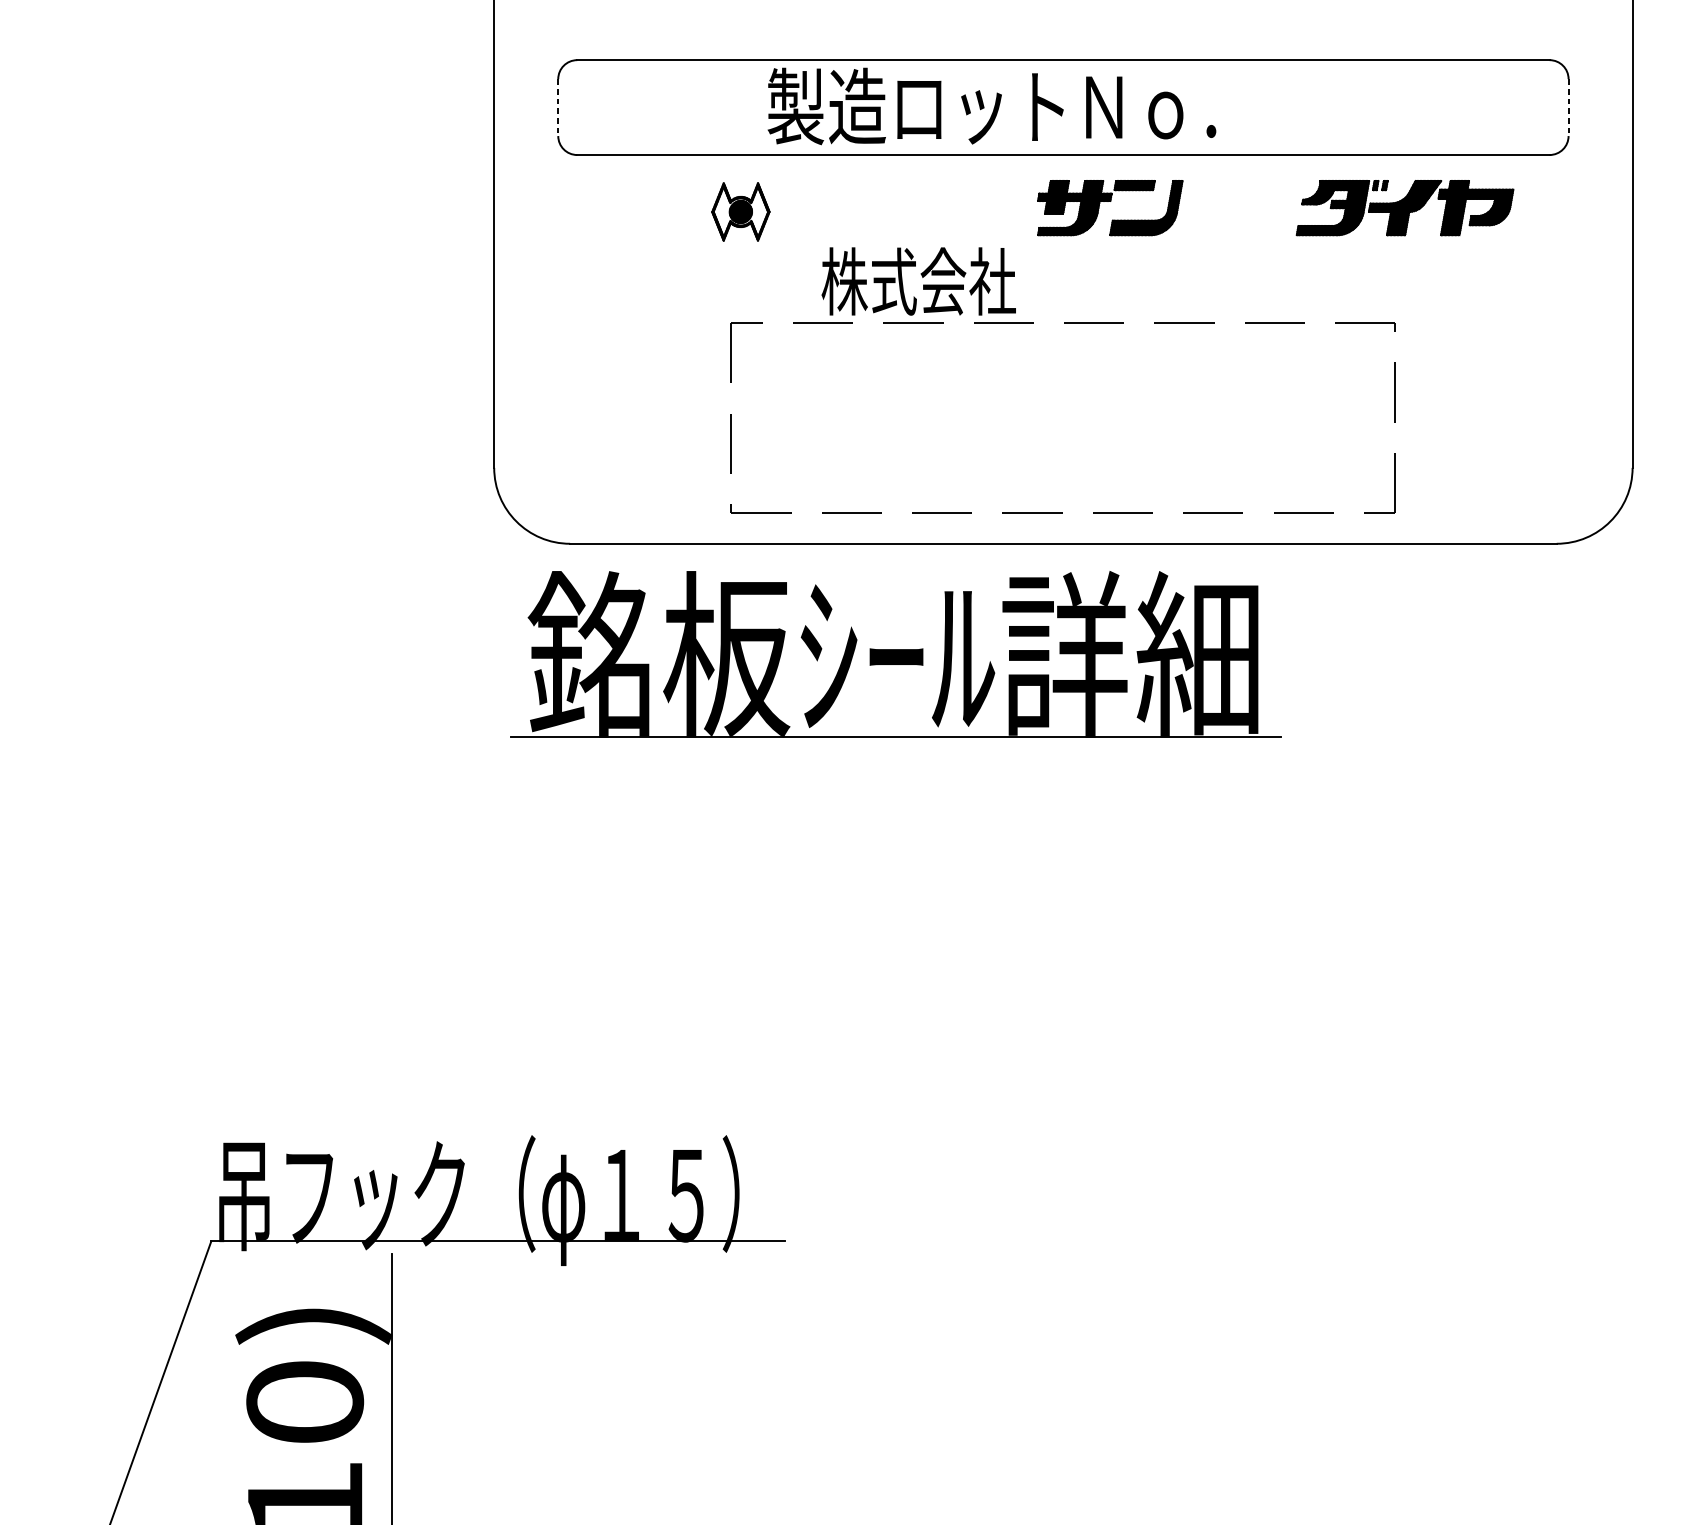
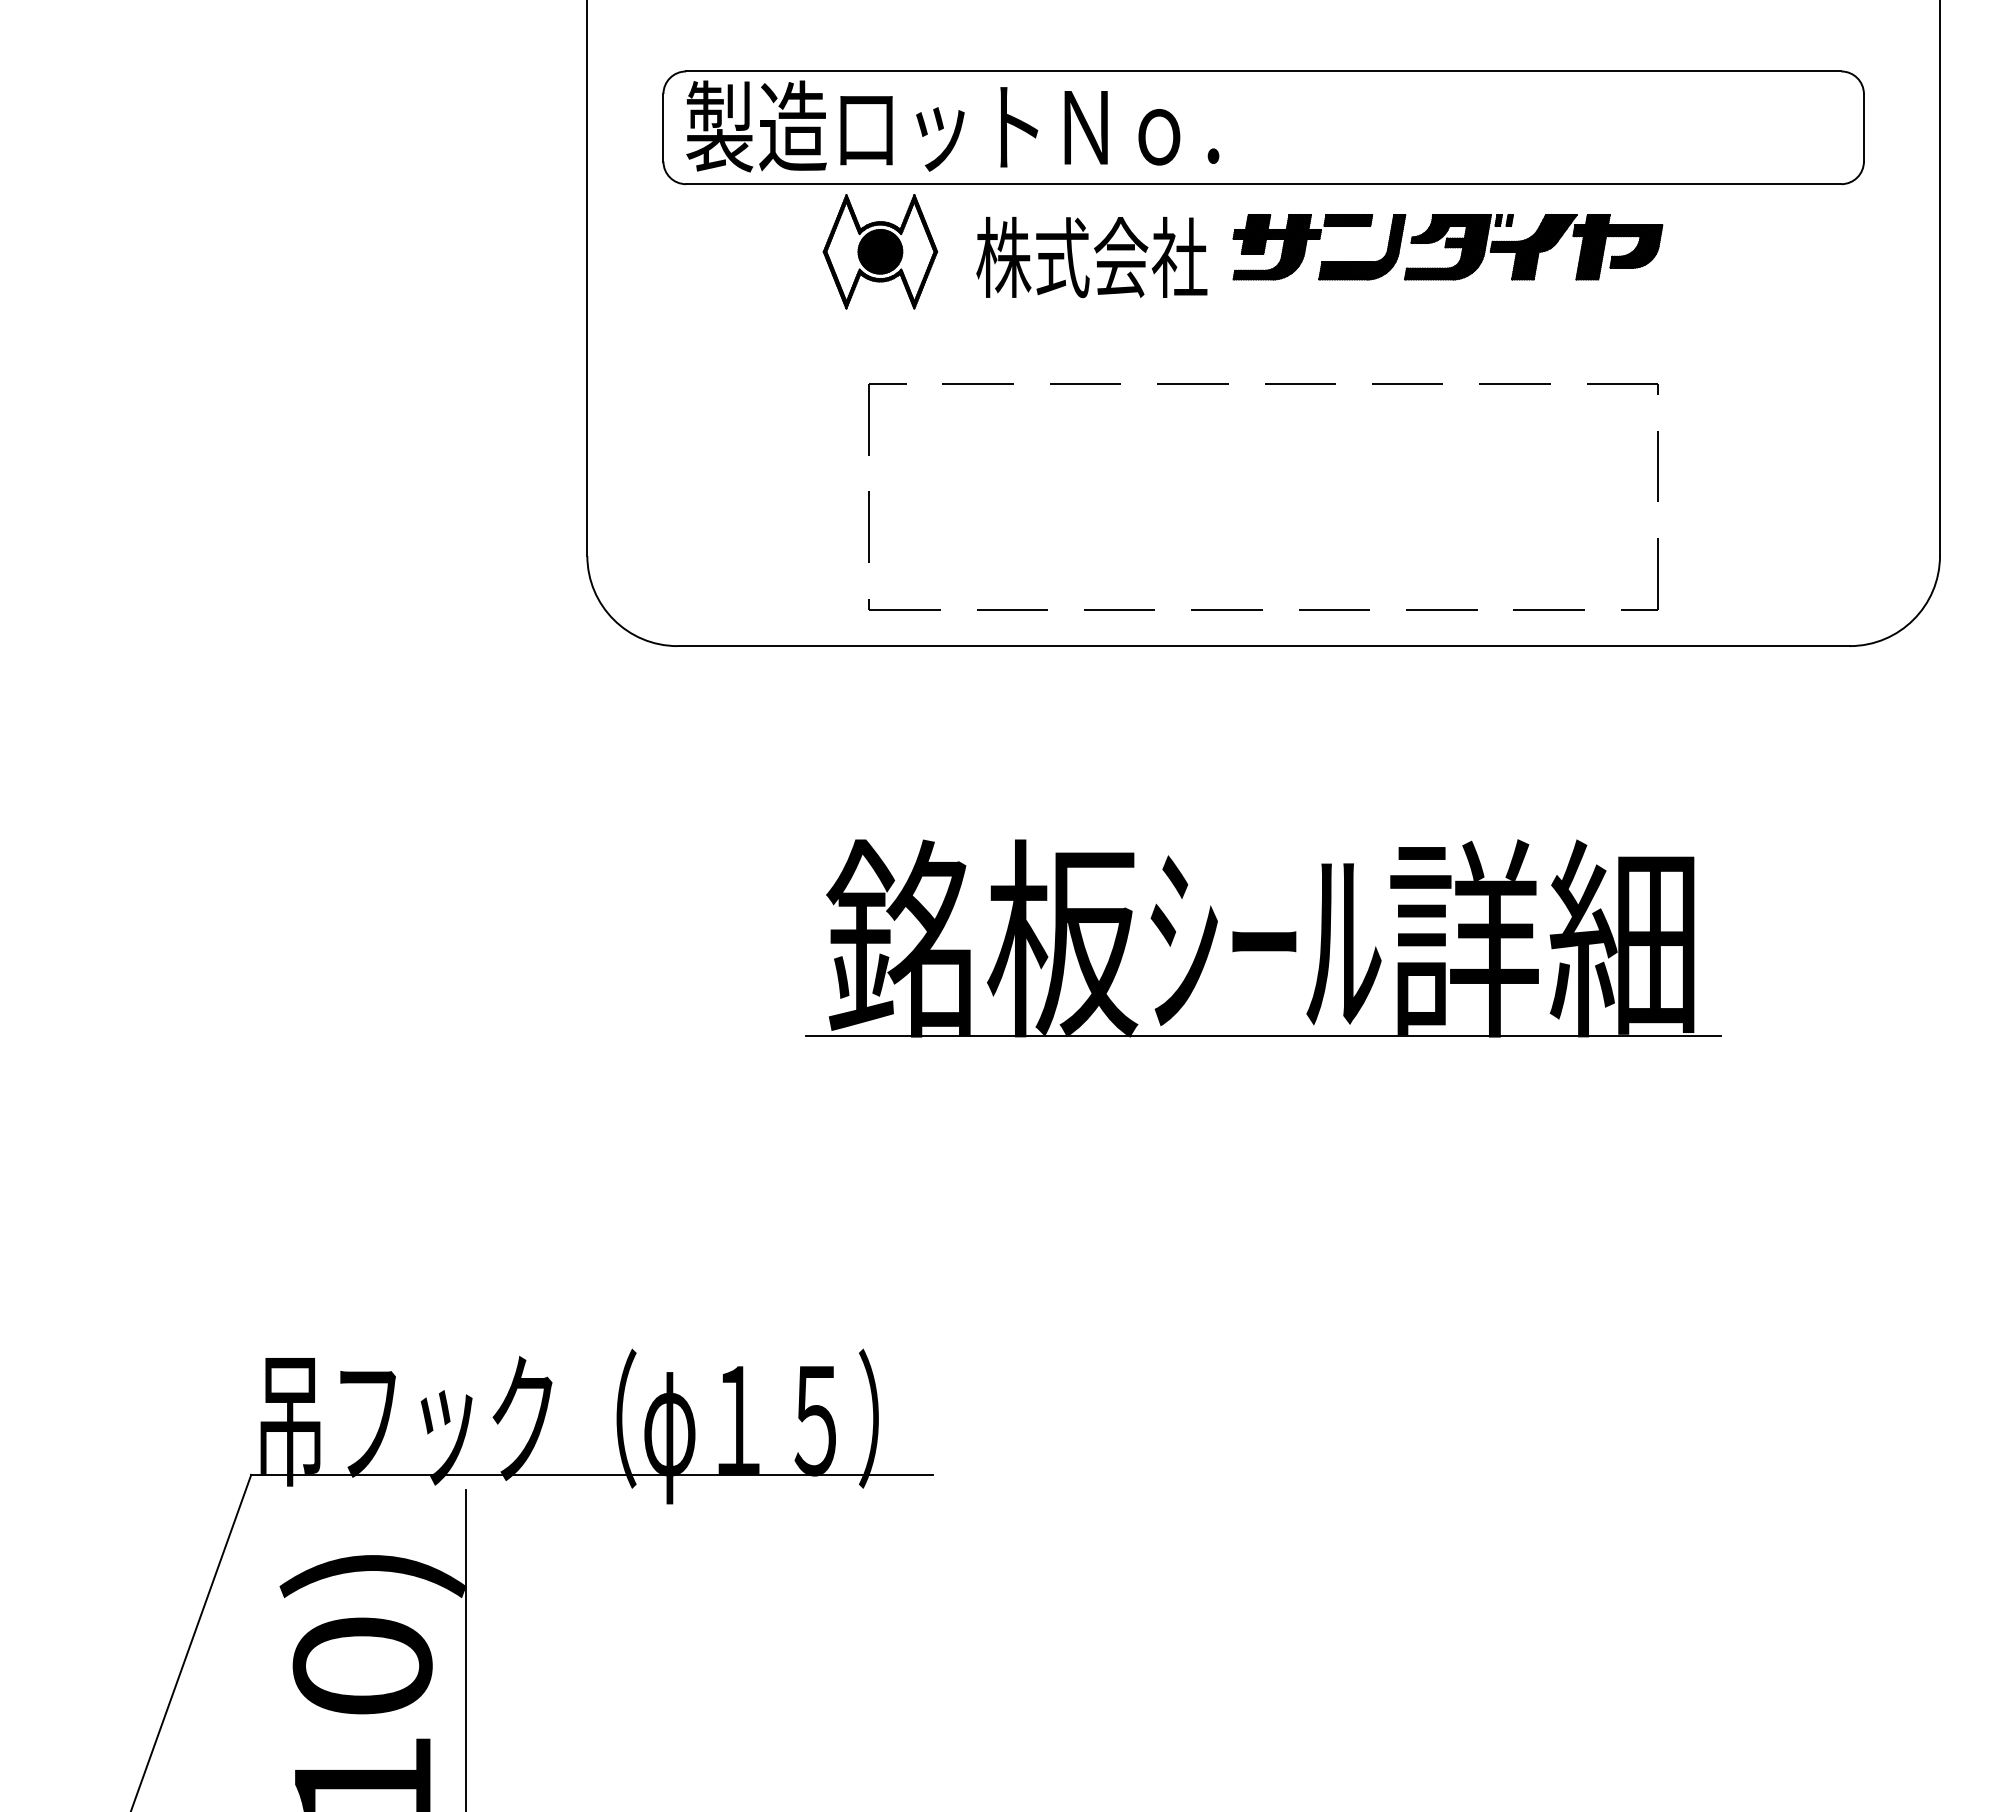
text: (991, 106) -> (952, 126), moved
line: (558, 107) -> (663, 127), dashed -> solid
line: (1568, 107) -> (1863, 127), dashed -> solid
part: (1404, 208) -> (1533, 247), moved
part: (740, 211) -> (880, 251), size x1.67
text: (918, 281) -> (1091, 257), moved
part: (895, 654) -> (1263, 938), moved

